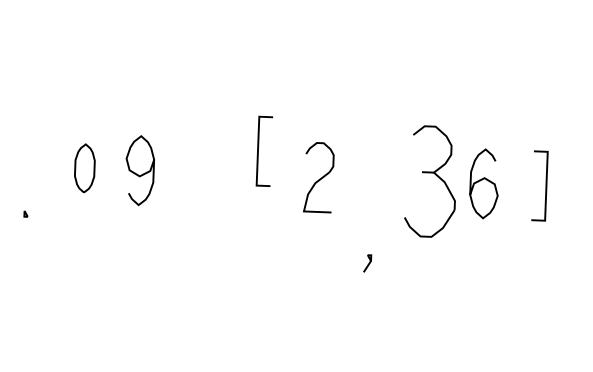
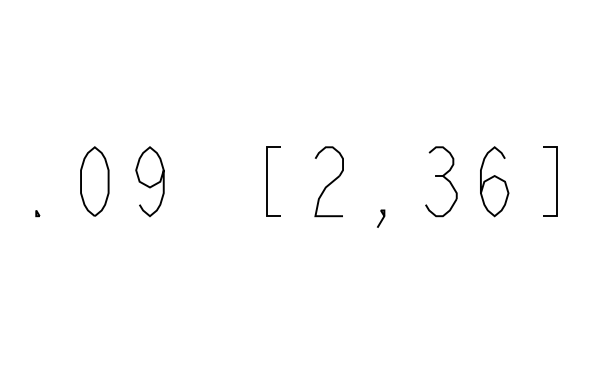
line: (258, 150) -> (267, 181), moved
part: (84, 168) -> (94, 181), size x1.43
part: (431, 181) -> (441, 181), size x0.62
part: (25, 214) -> (37, 213), moved
line: (368, 263) -> (381, 218), moved

